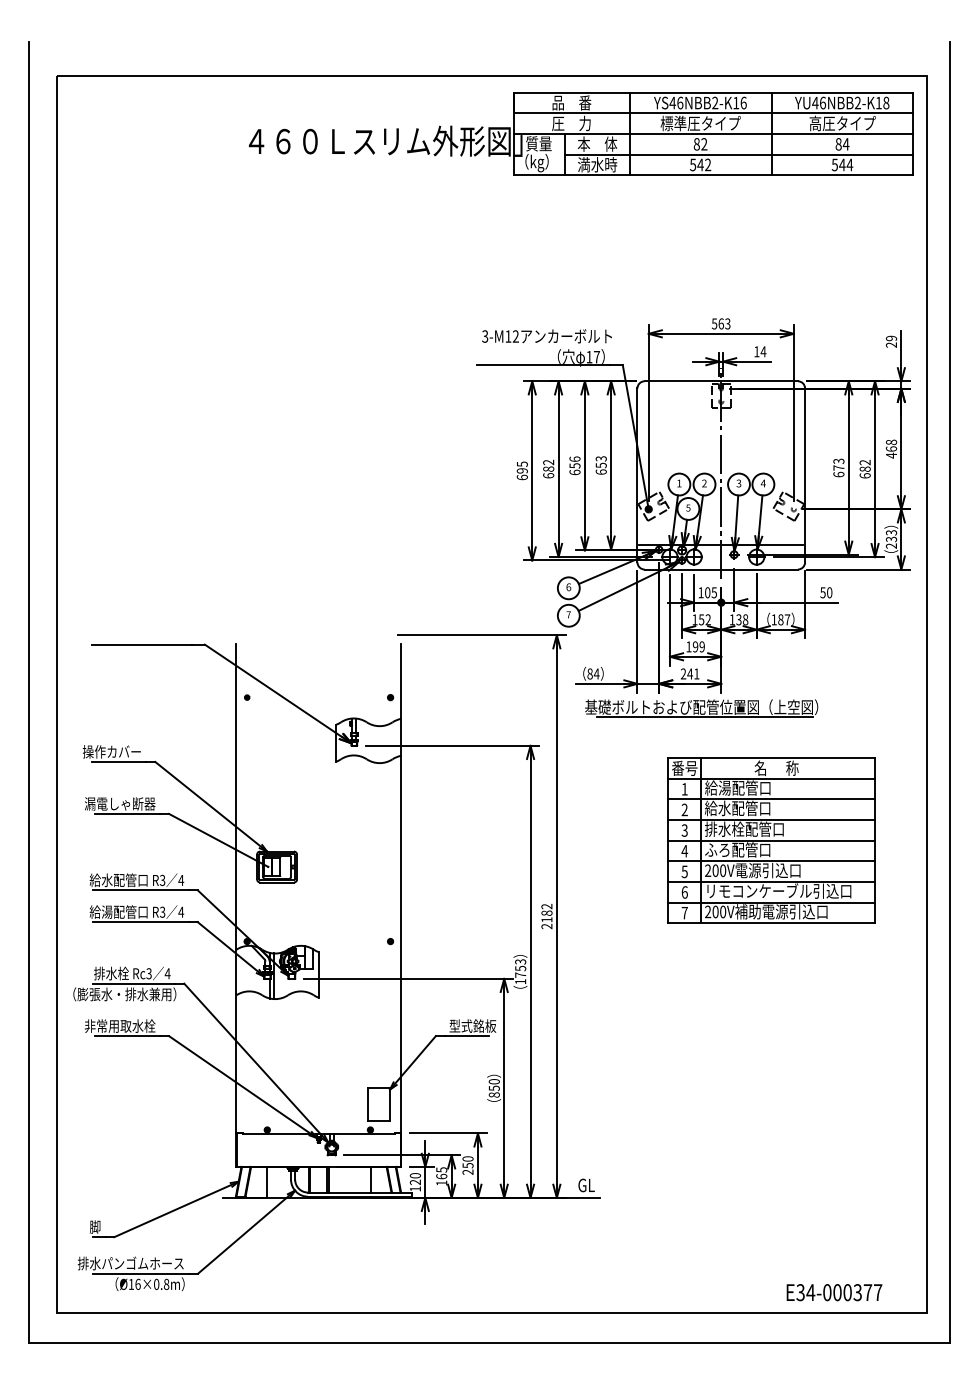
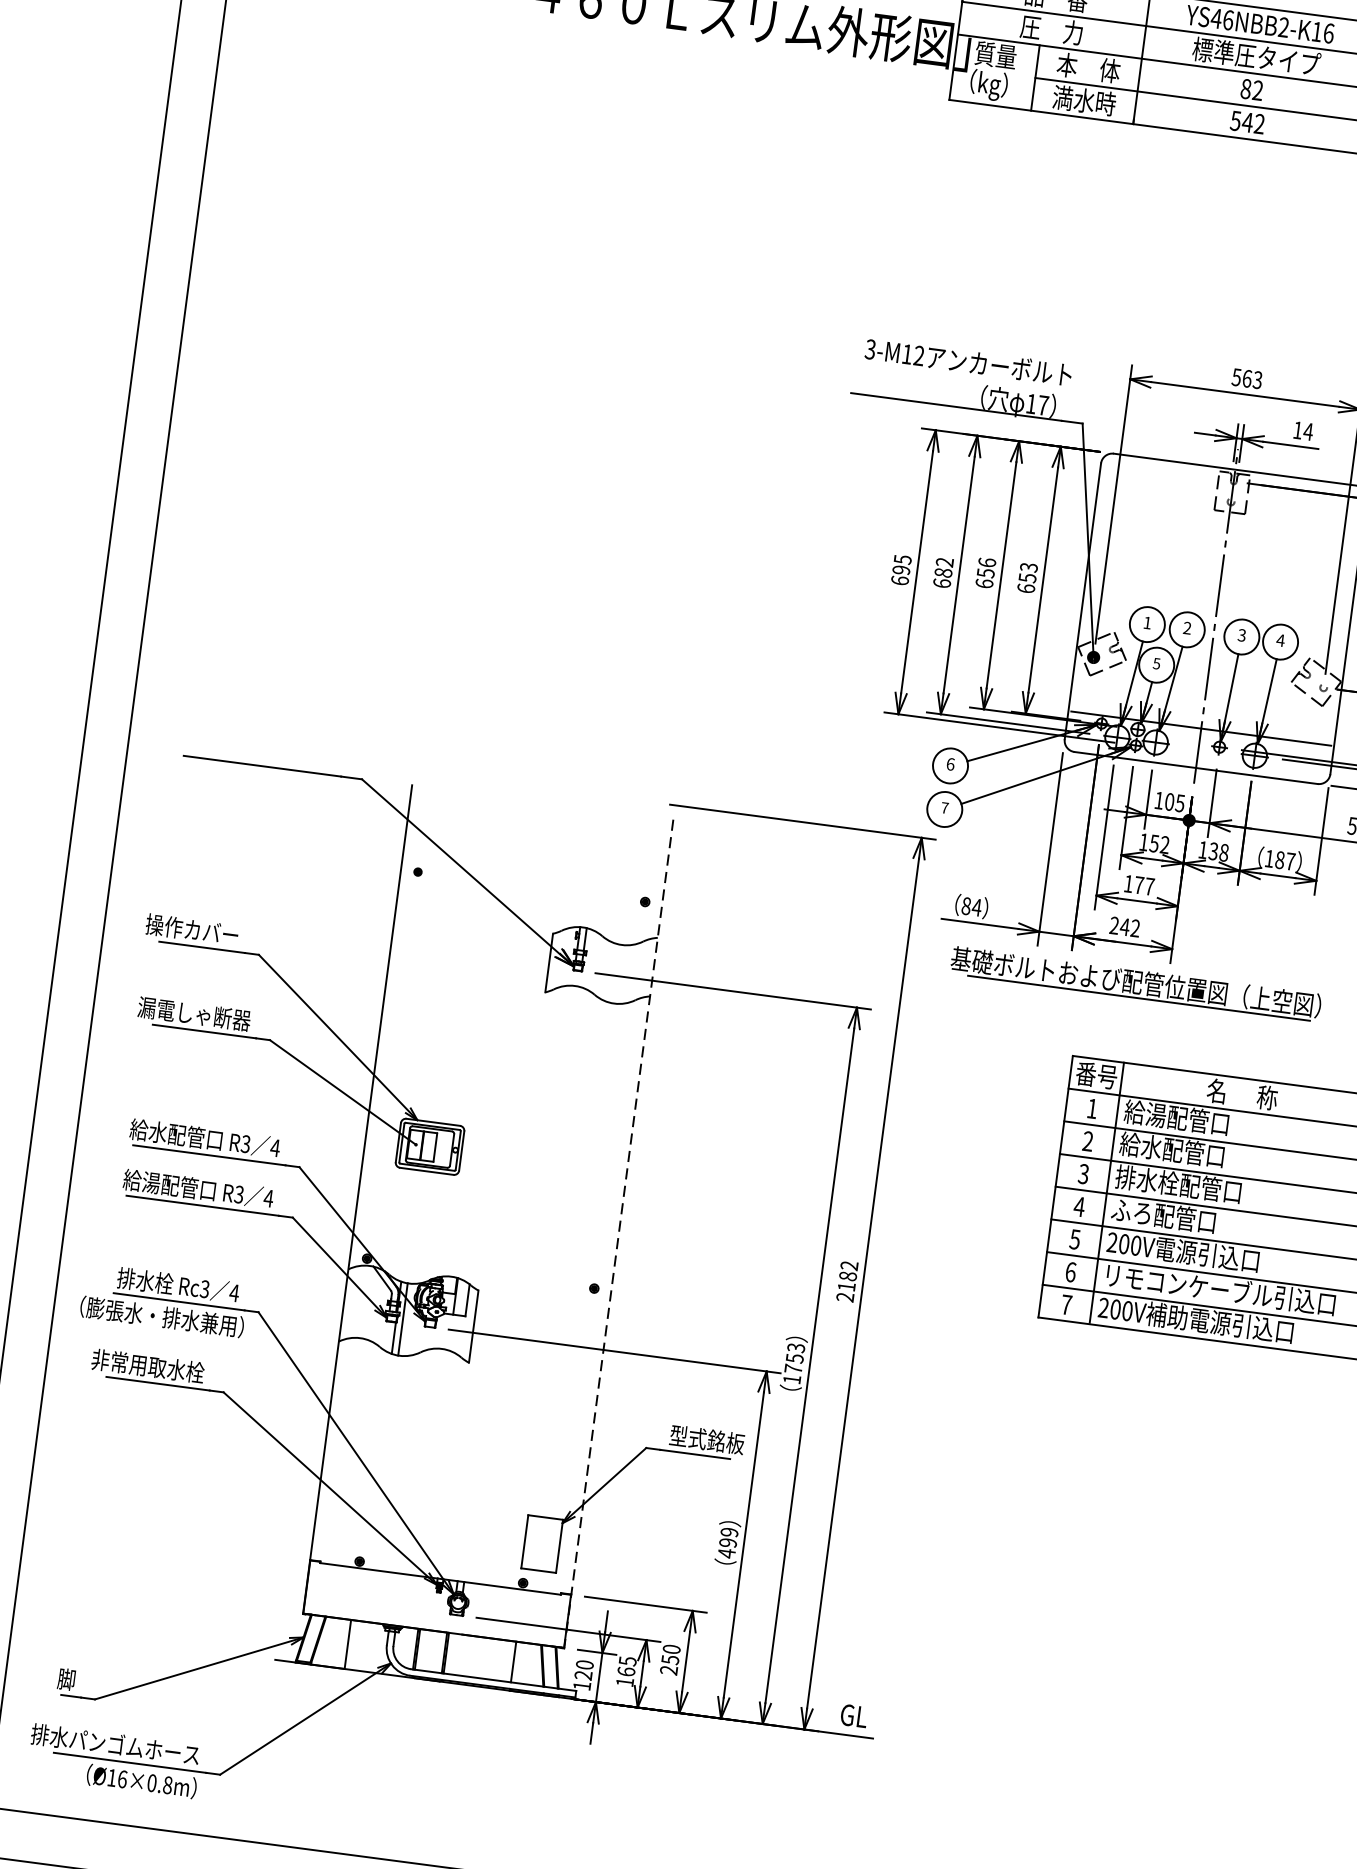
text: (698, 646) -> (1143, 885), 199 -> 177
text: (696, 673) -> (1135, 927), 241 -> 242
line: (401, 906) -> (618, 1235), solid -> dashed
text: (493, 1088) -> (726, 1542), 850 -> 499

